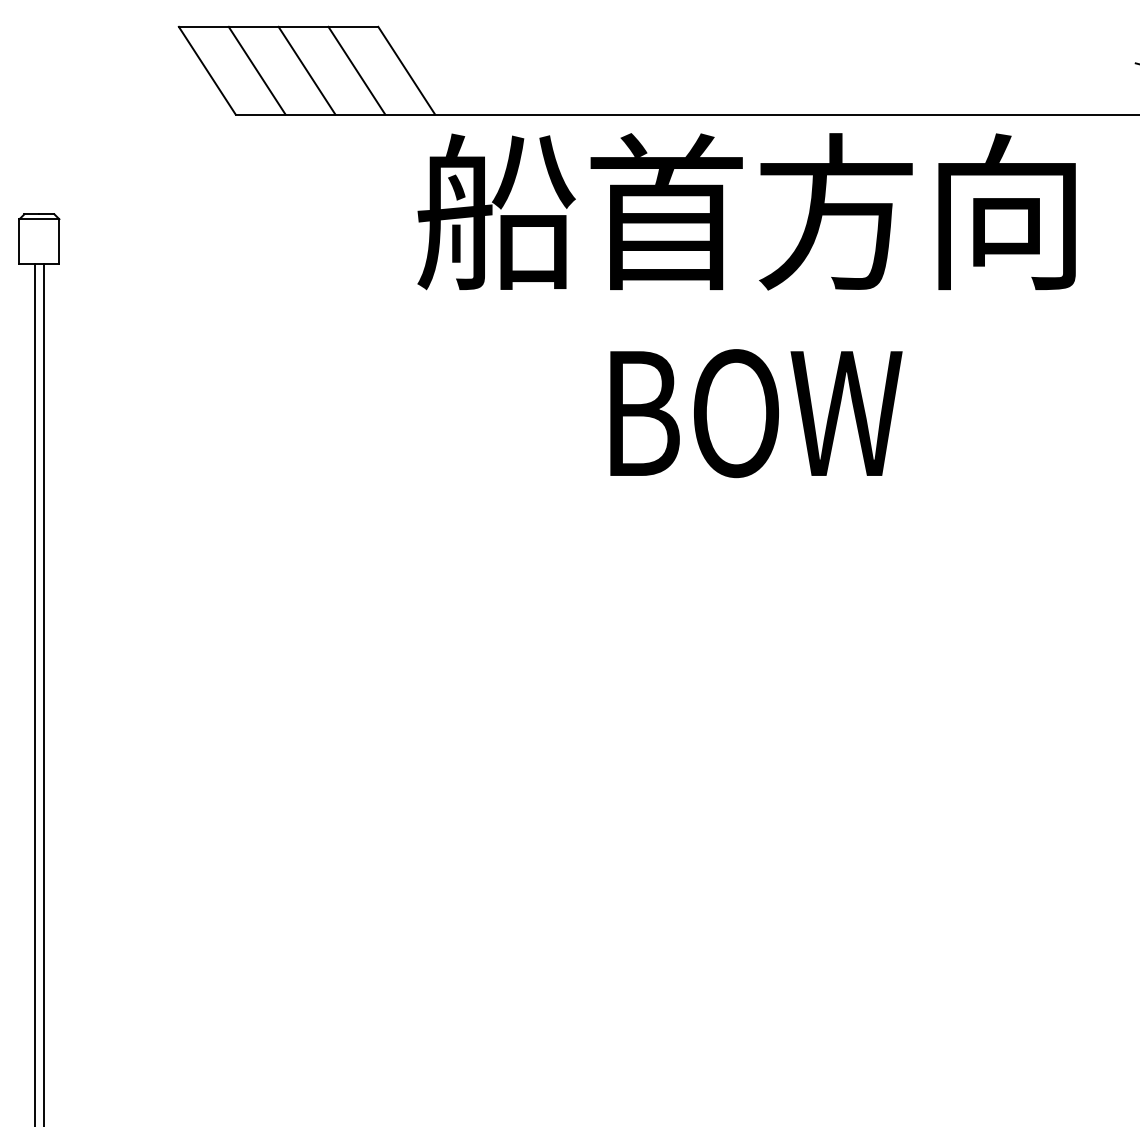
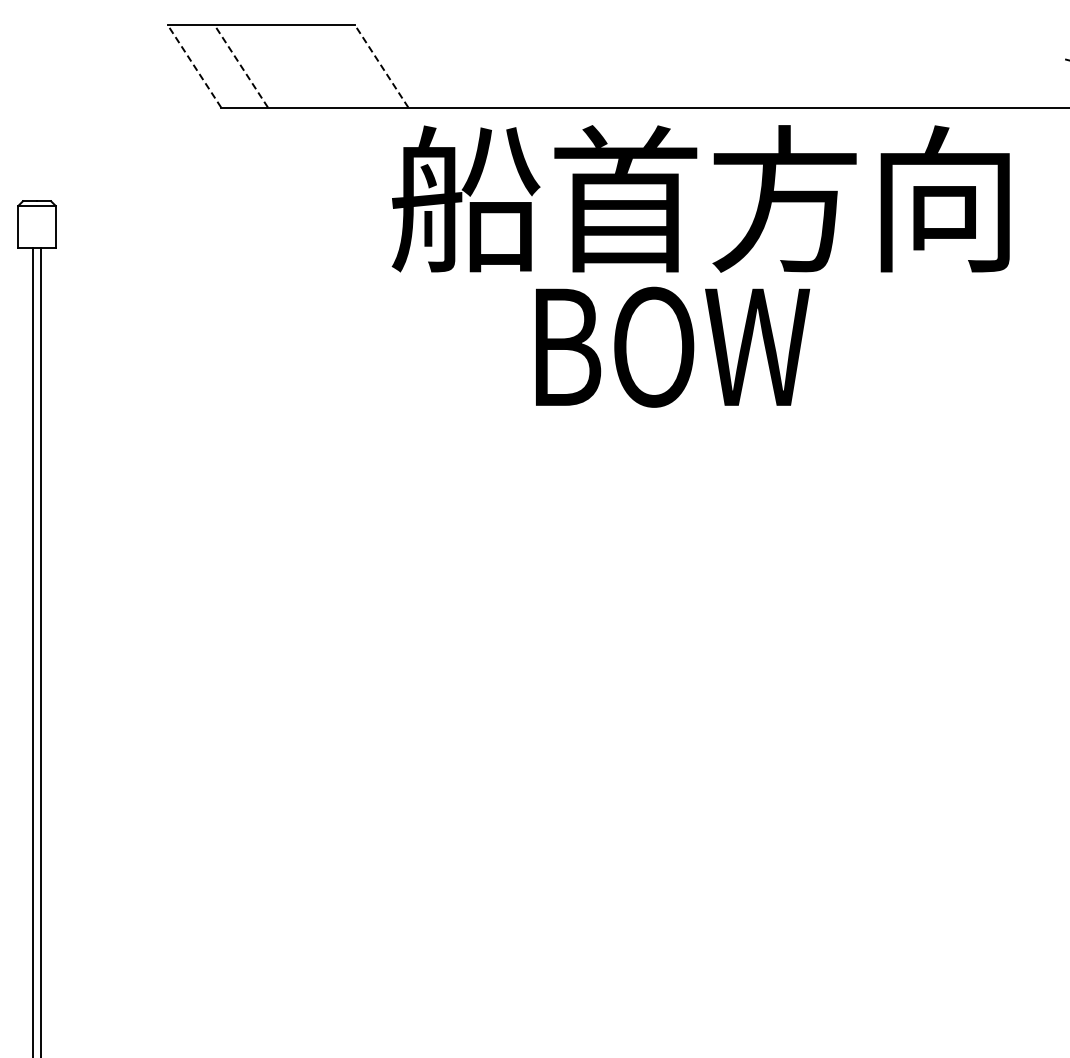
line: (207, 70) -> (194, 66), solid -> dashed
line: (257, 70) -> (241, 66), solid -> dashed
line: (306, 70) -> (287, 66), removed
line: (356, 70) -> (334, 66), removed
line: (406, 70) -> (381, 66), solid -> dashed
text: (756, 412) -> (673, 346), moved

